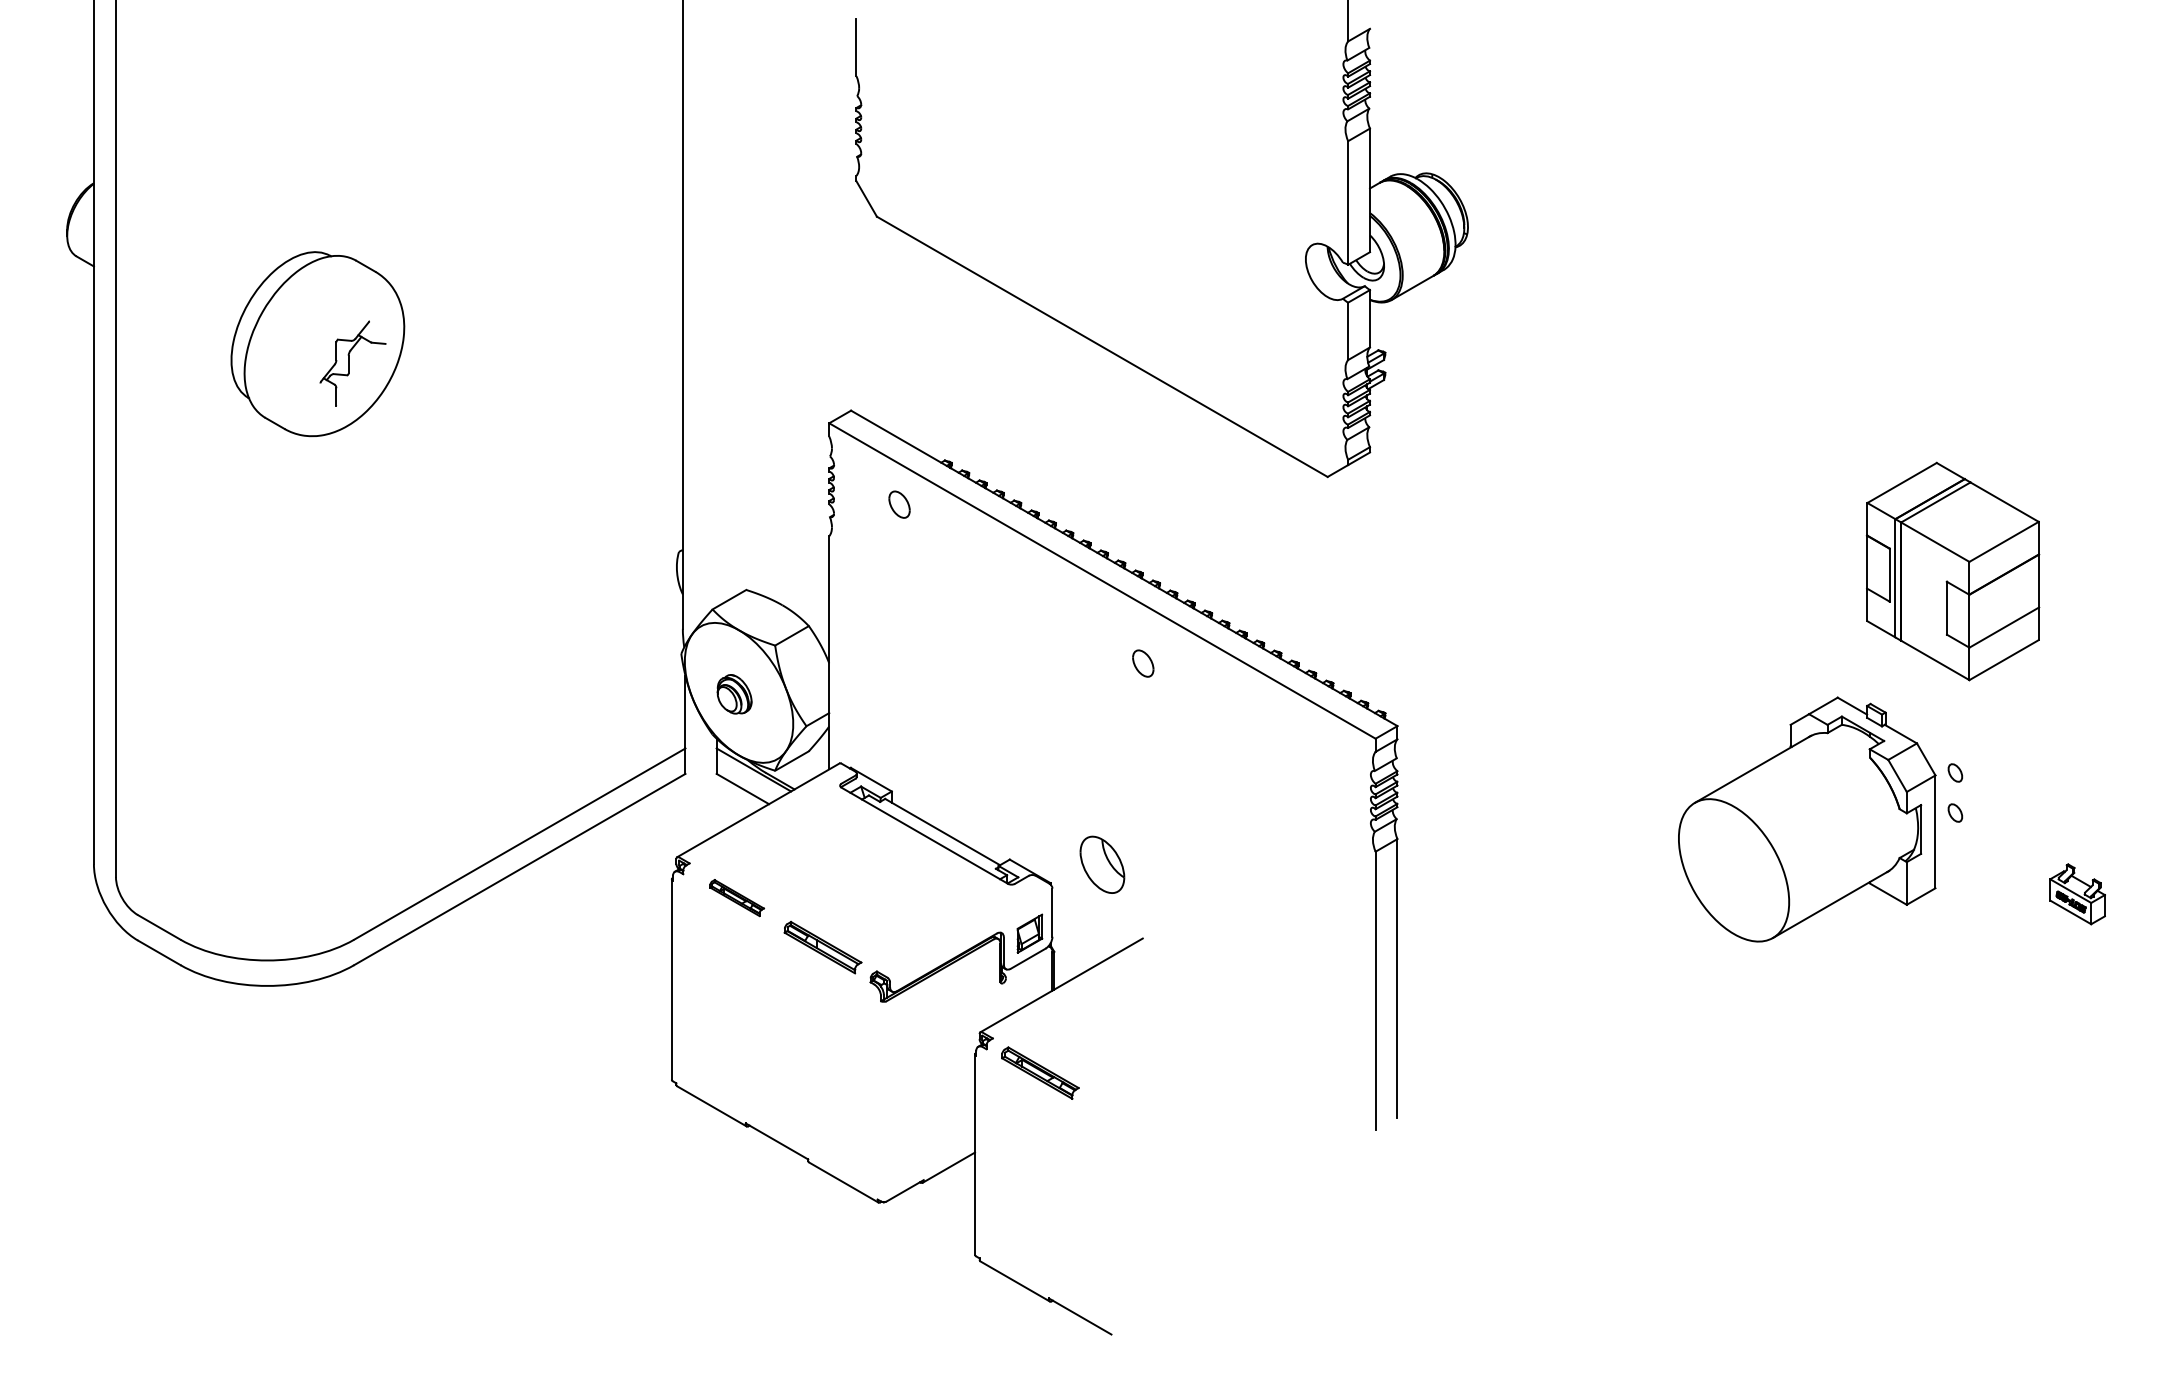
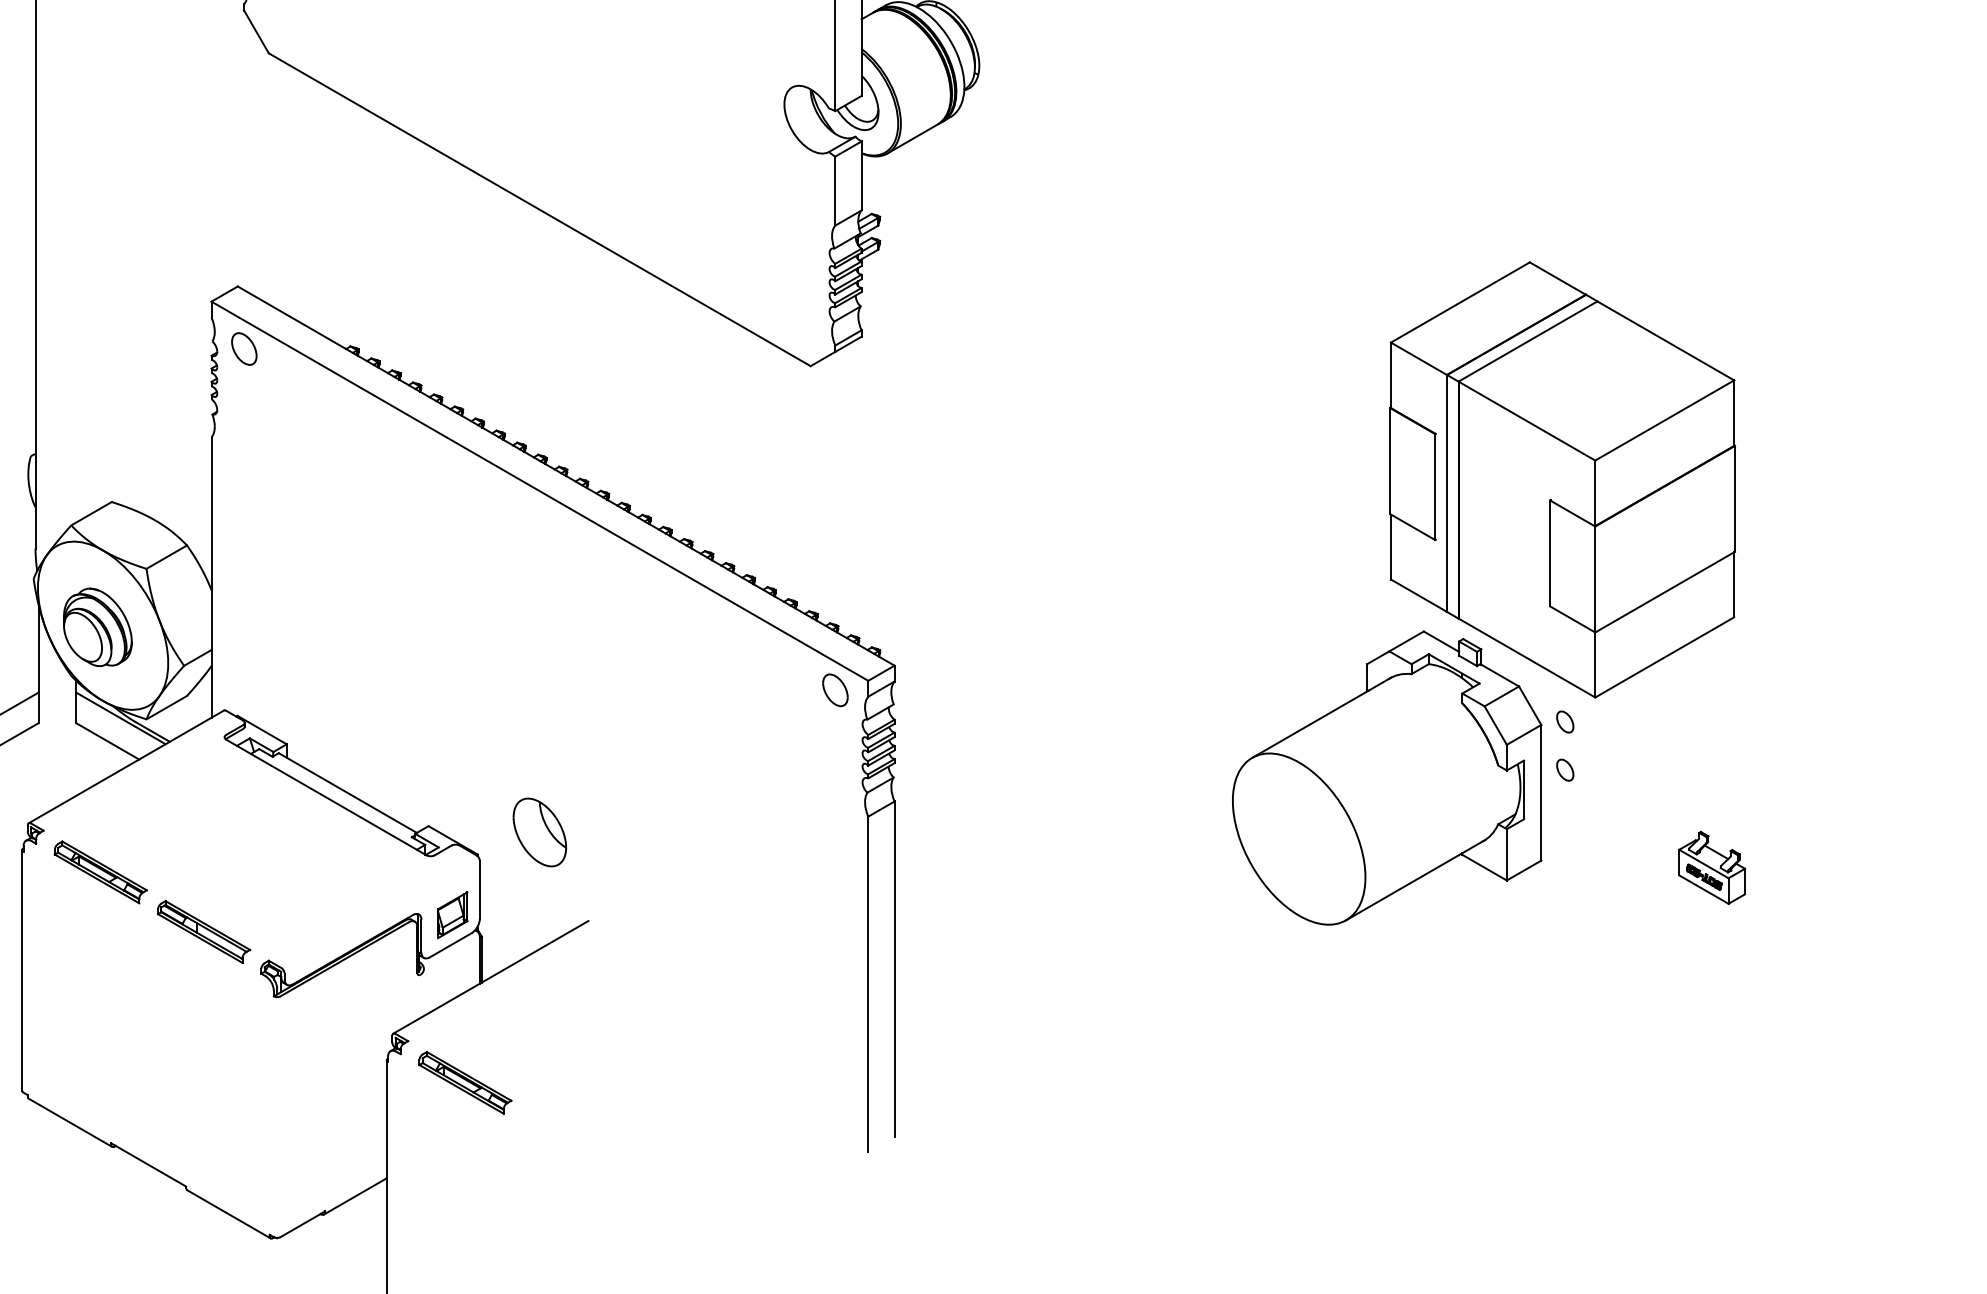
part: (899, 504) -> (244, 348), moved
part: (1952, 571) -> (1561, 479), size x1.67
part: (1143, 663) -> (835, 690), moved
part: (734, 694) -> (97, 627), size x1.67
part: (736, 897) -> (100, 871), size x1.43

